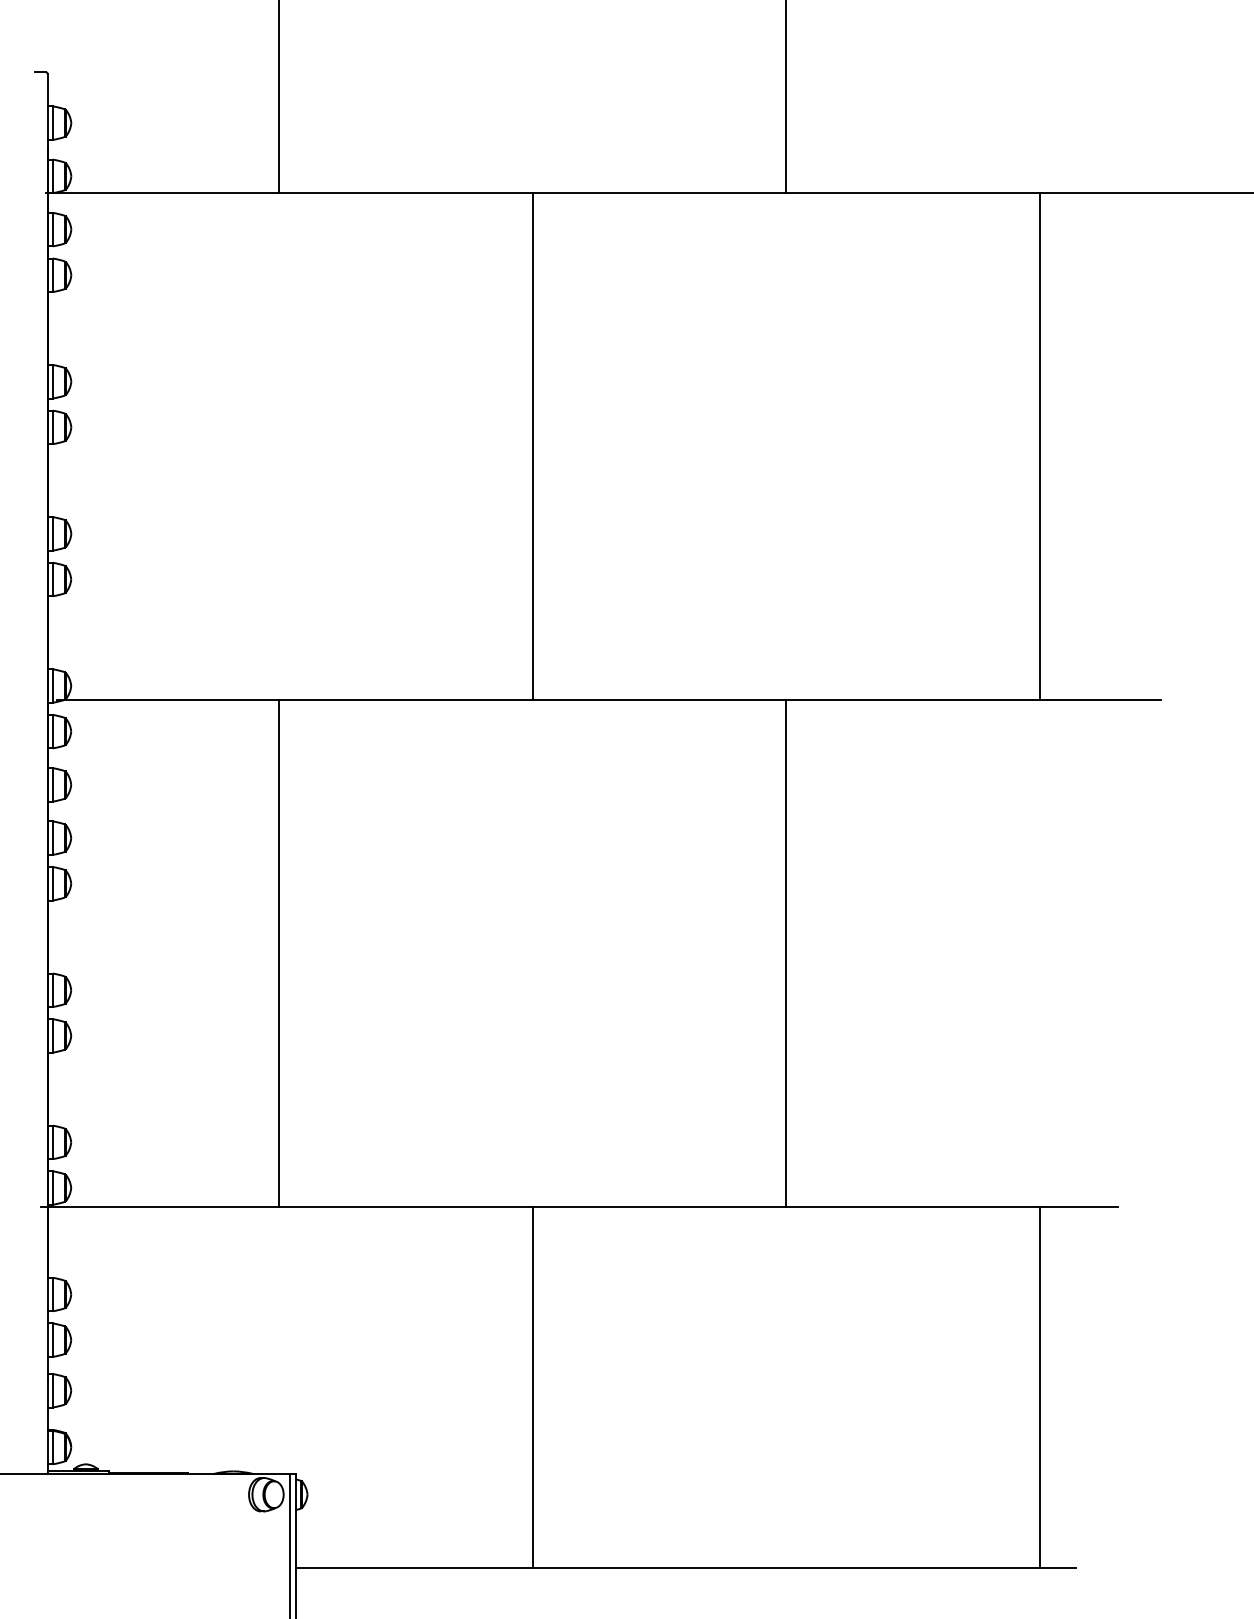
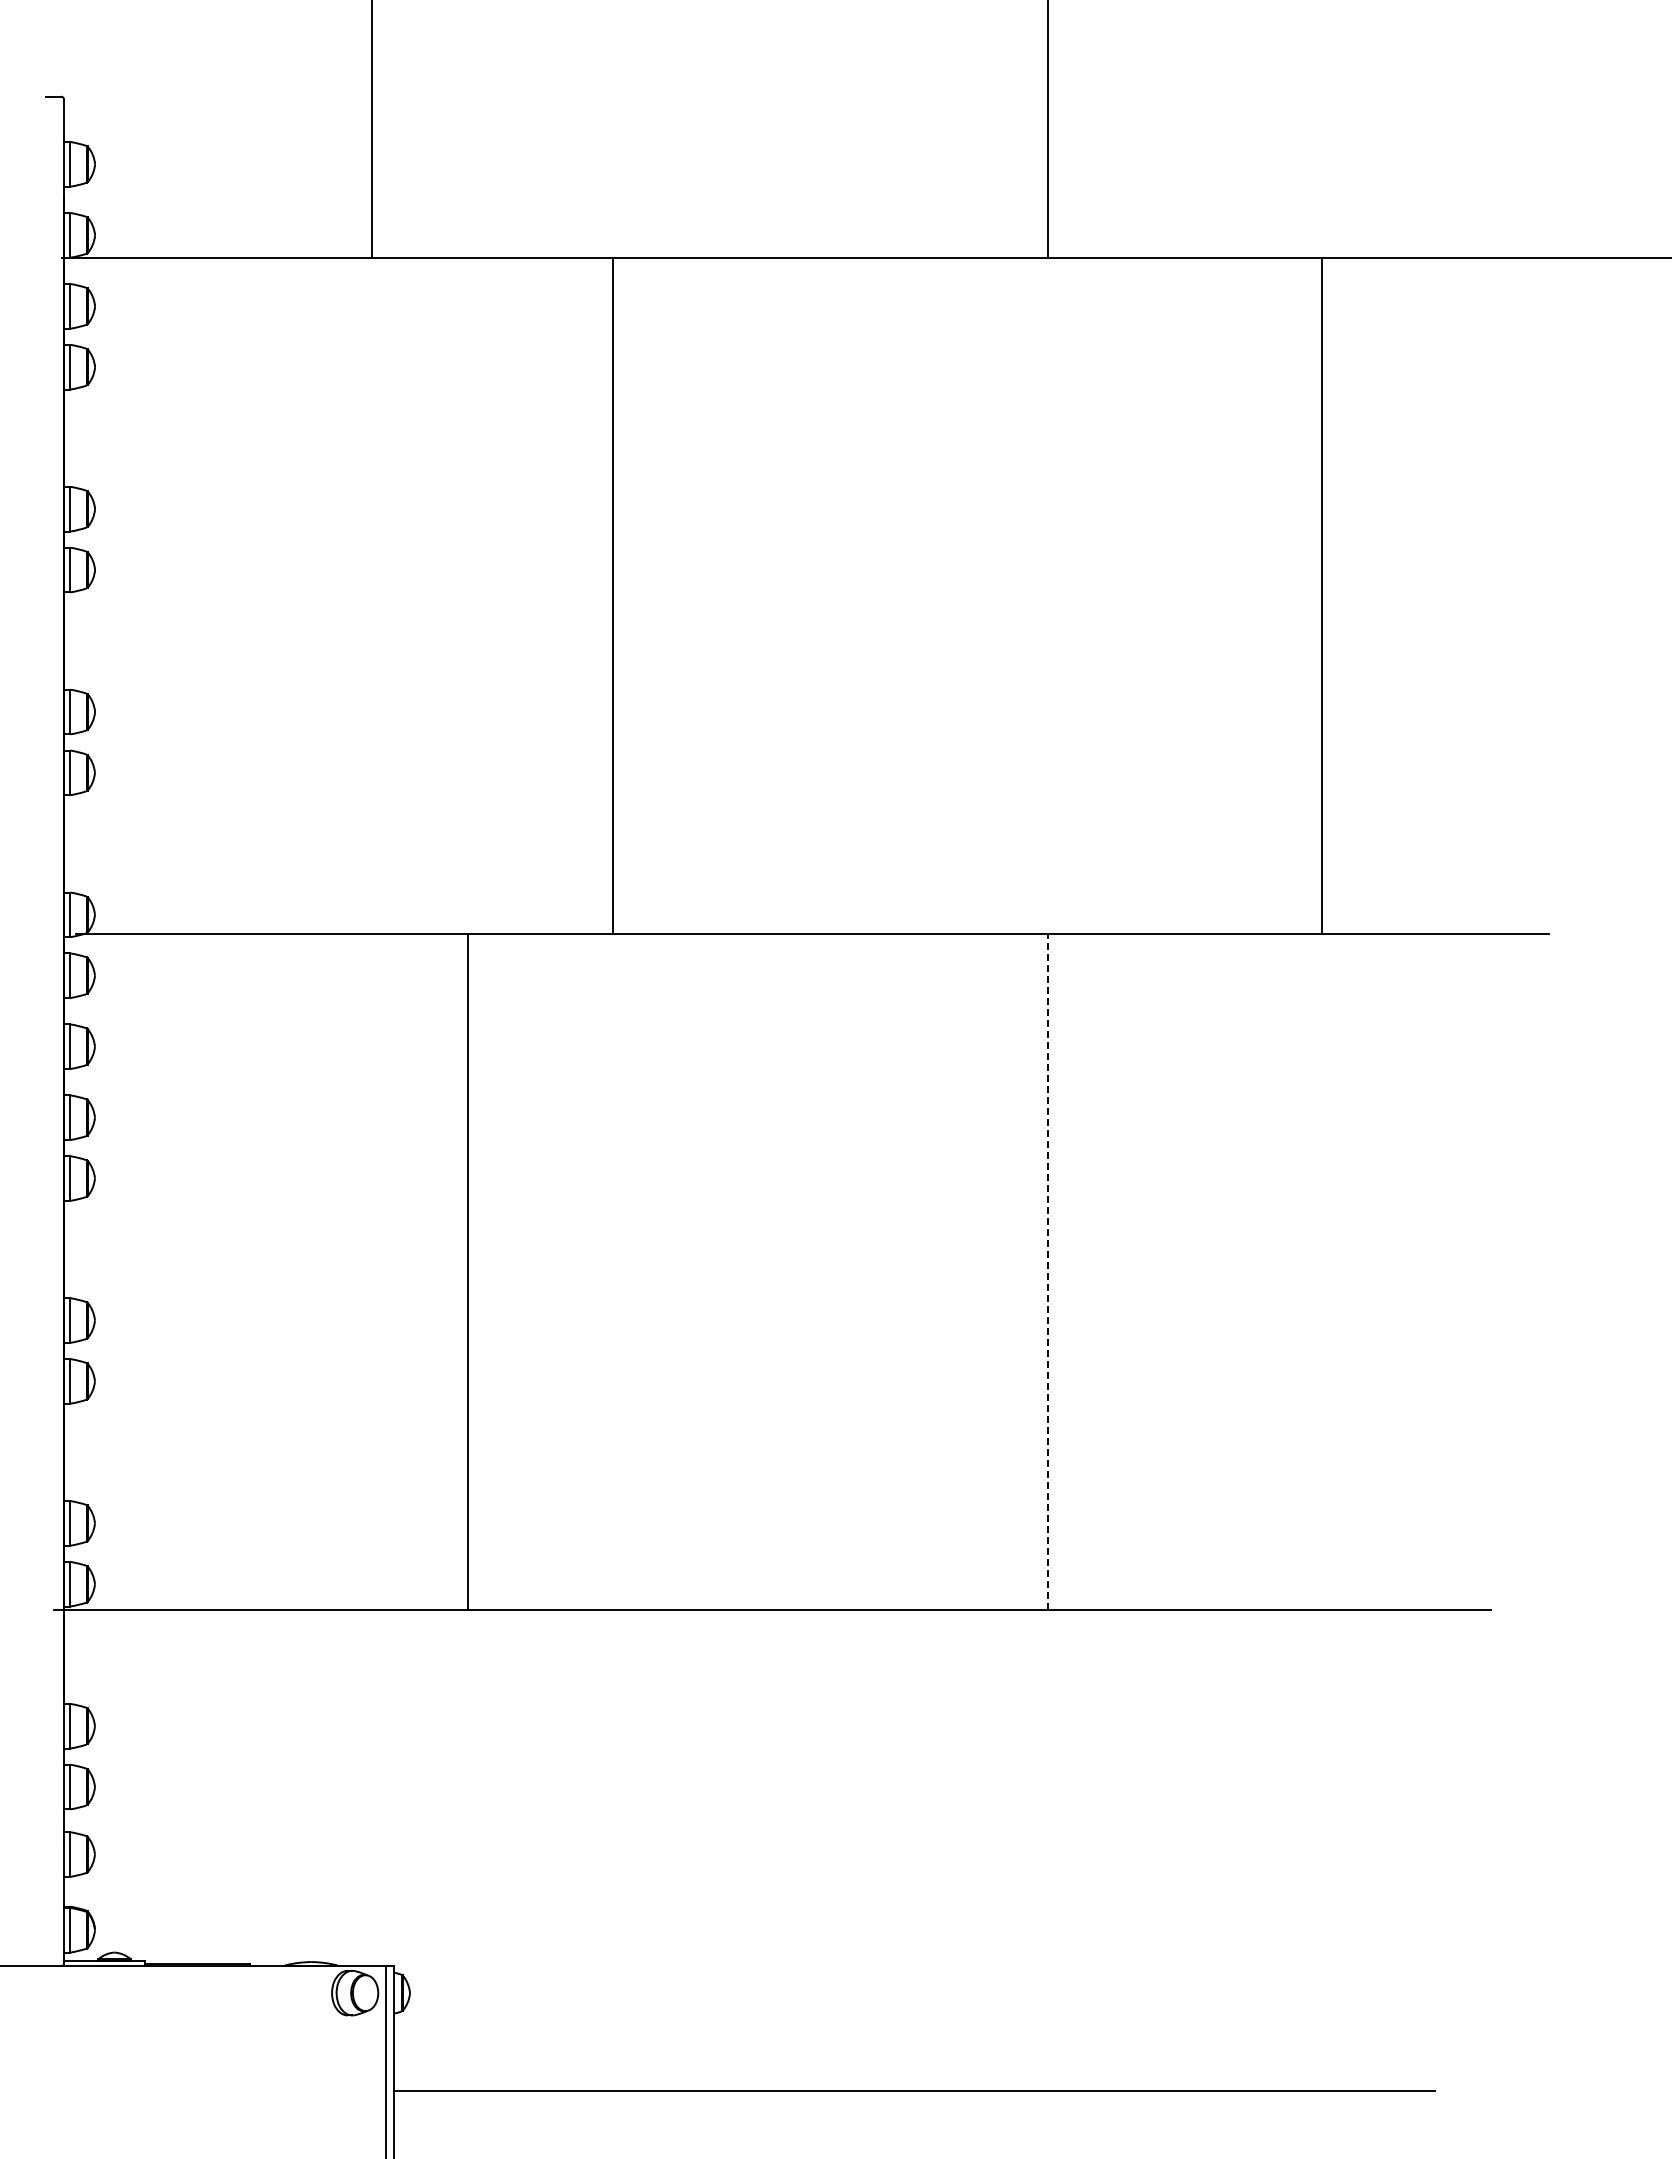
line: (532, 446) -> (613, 595), moved
line: (1039, 446) -> (1322, 595), moved
line: (279, 953) -> (468, 1271), moved
line: (786, 953) -> (1048, 1271), solid -> dashed
line: (532, 1386) -> (710, 1848), removed
line: (1039, 1386) -> (1386, 1848), removed

